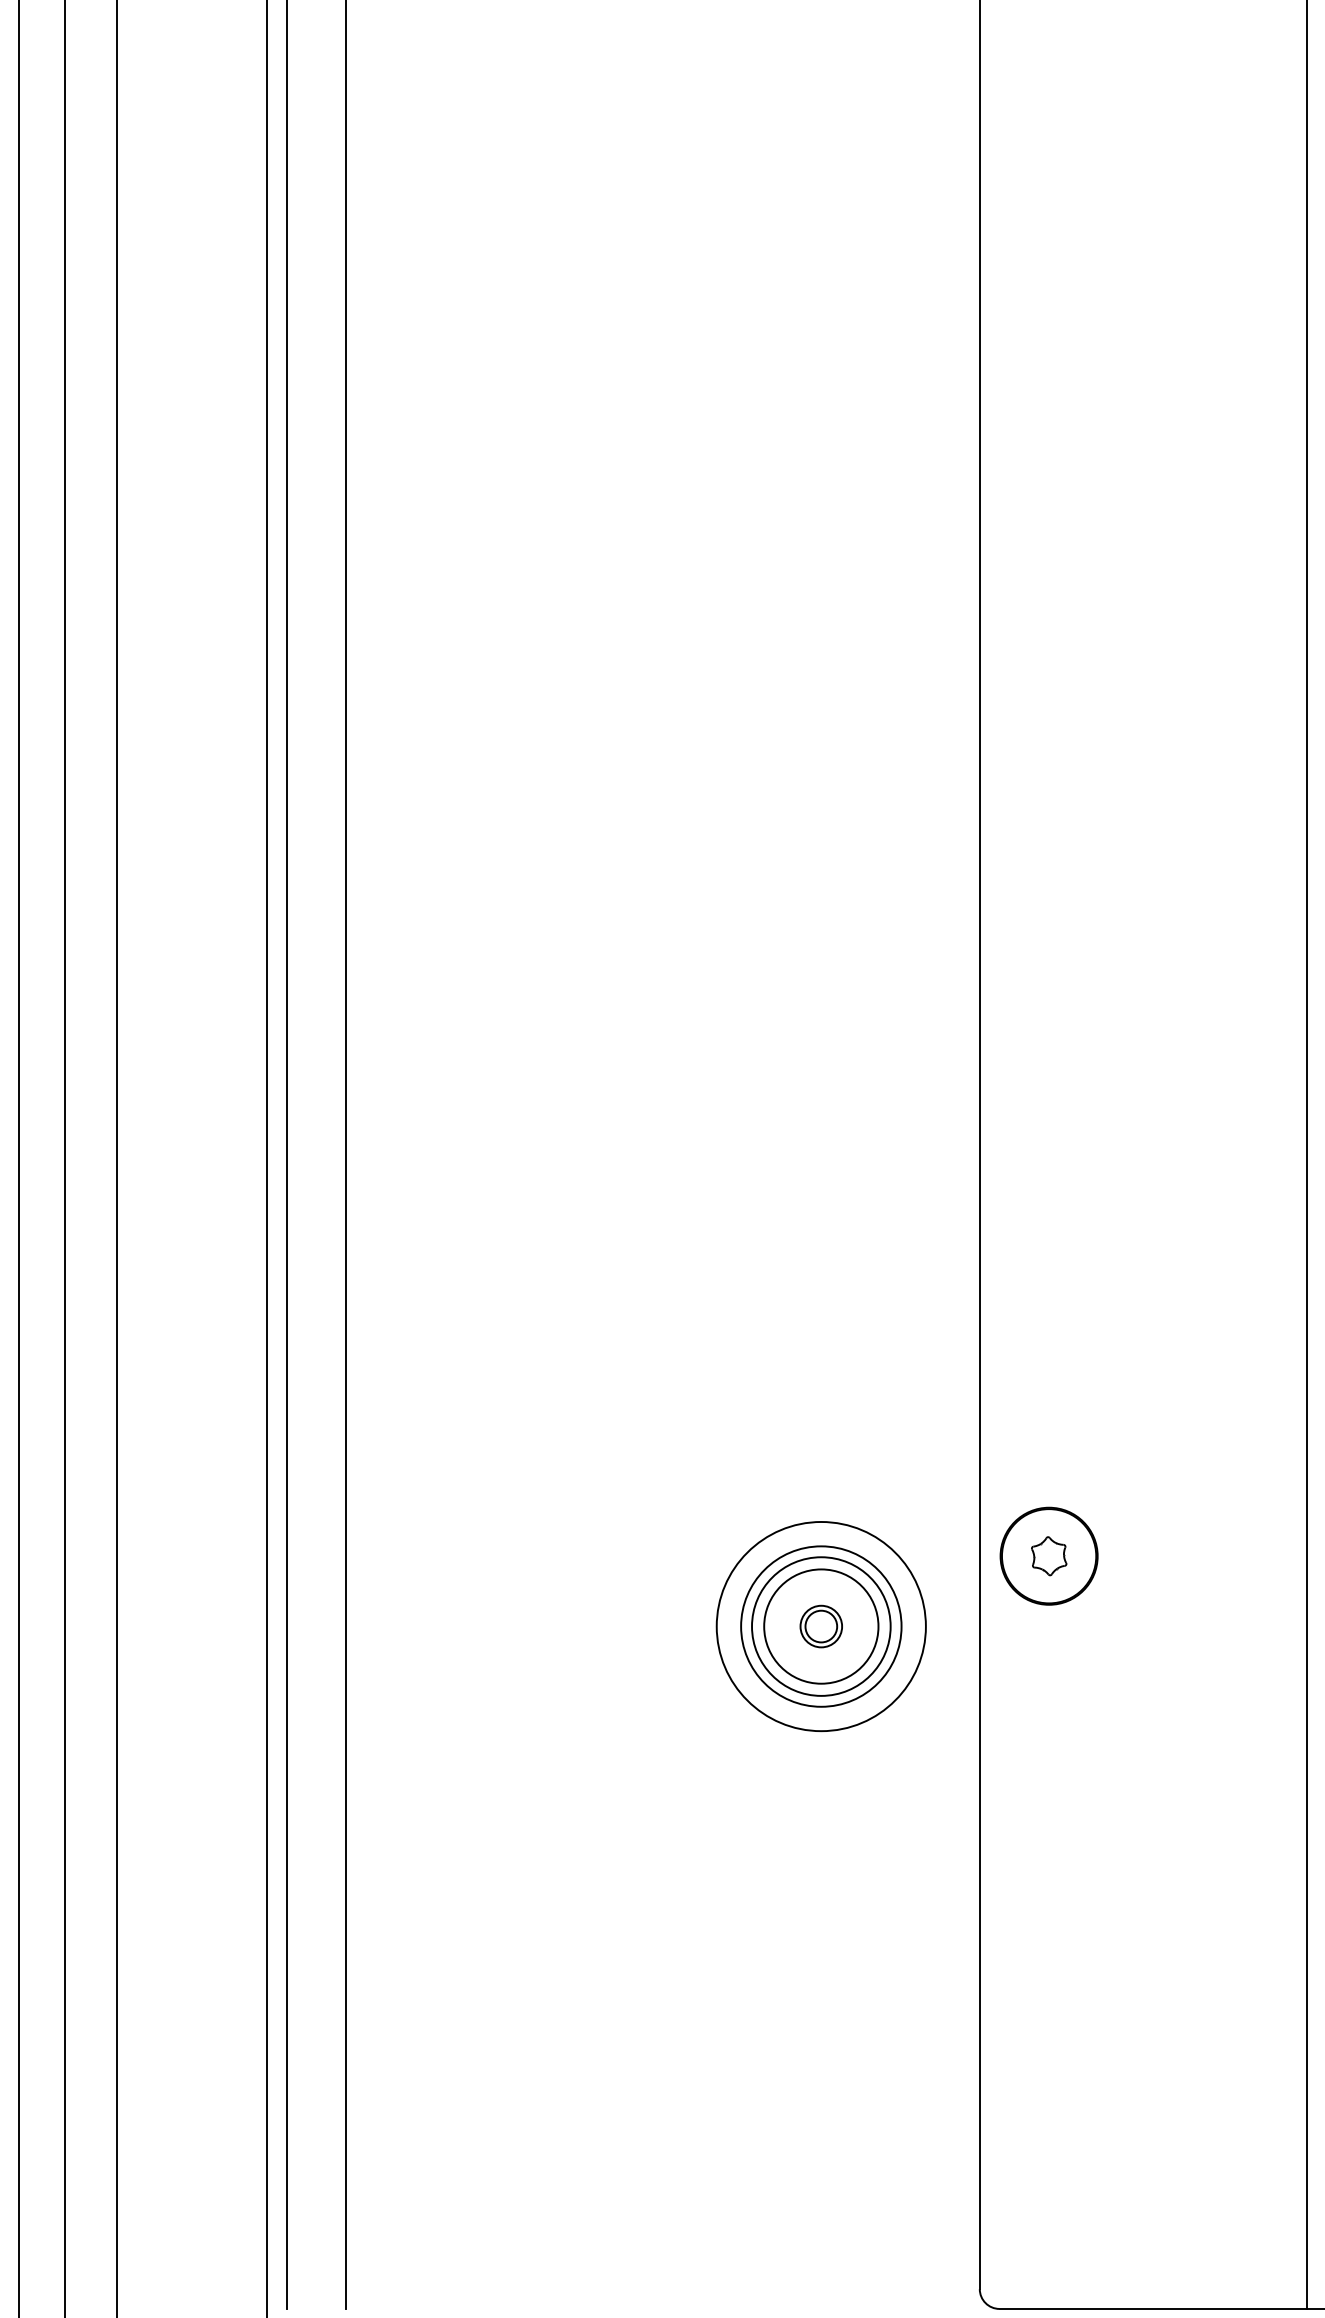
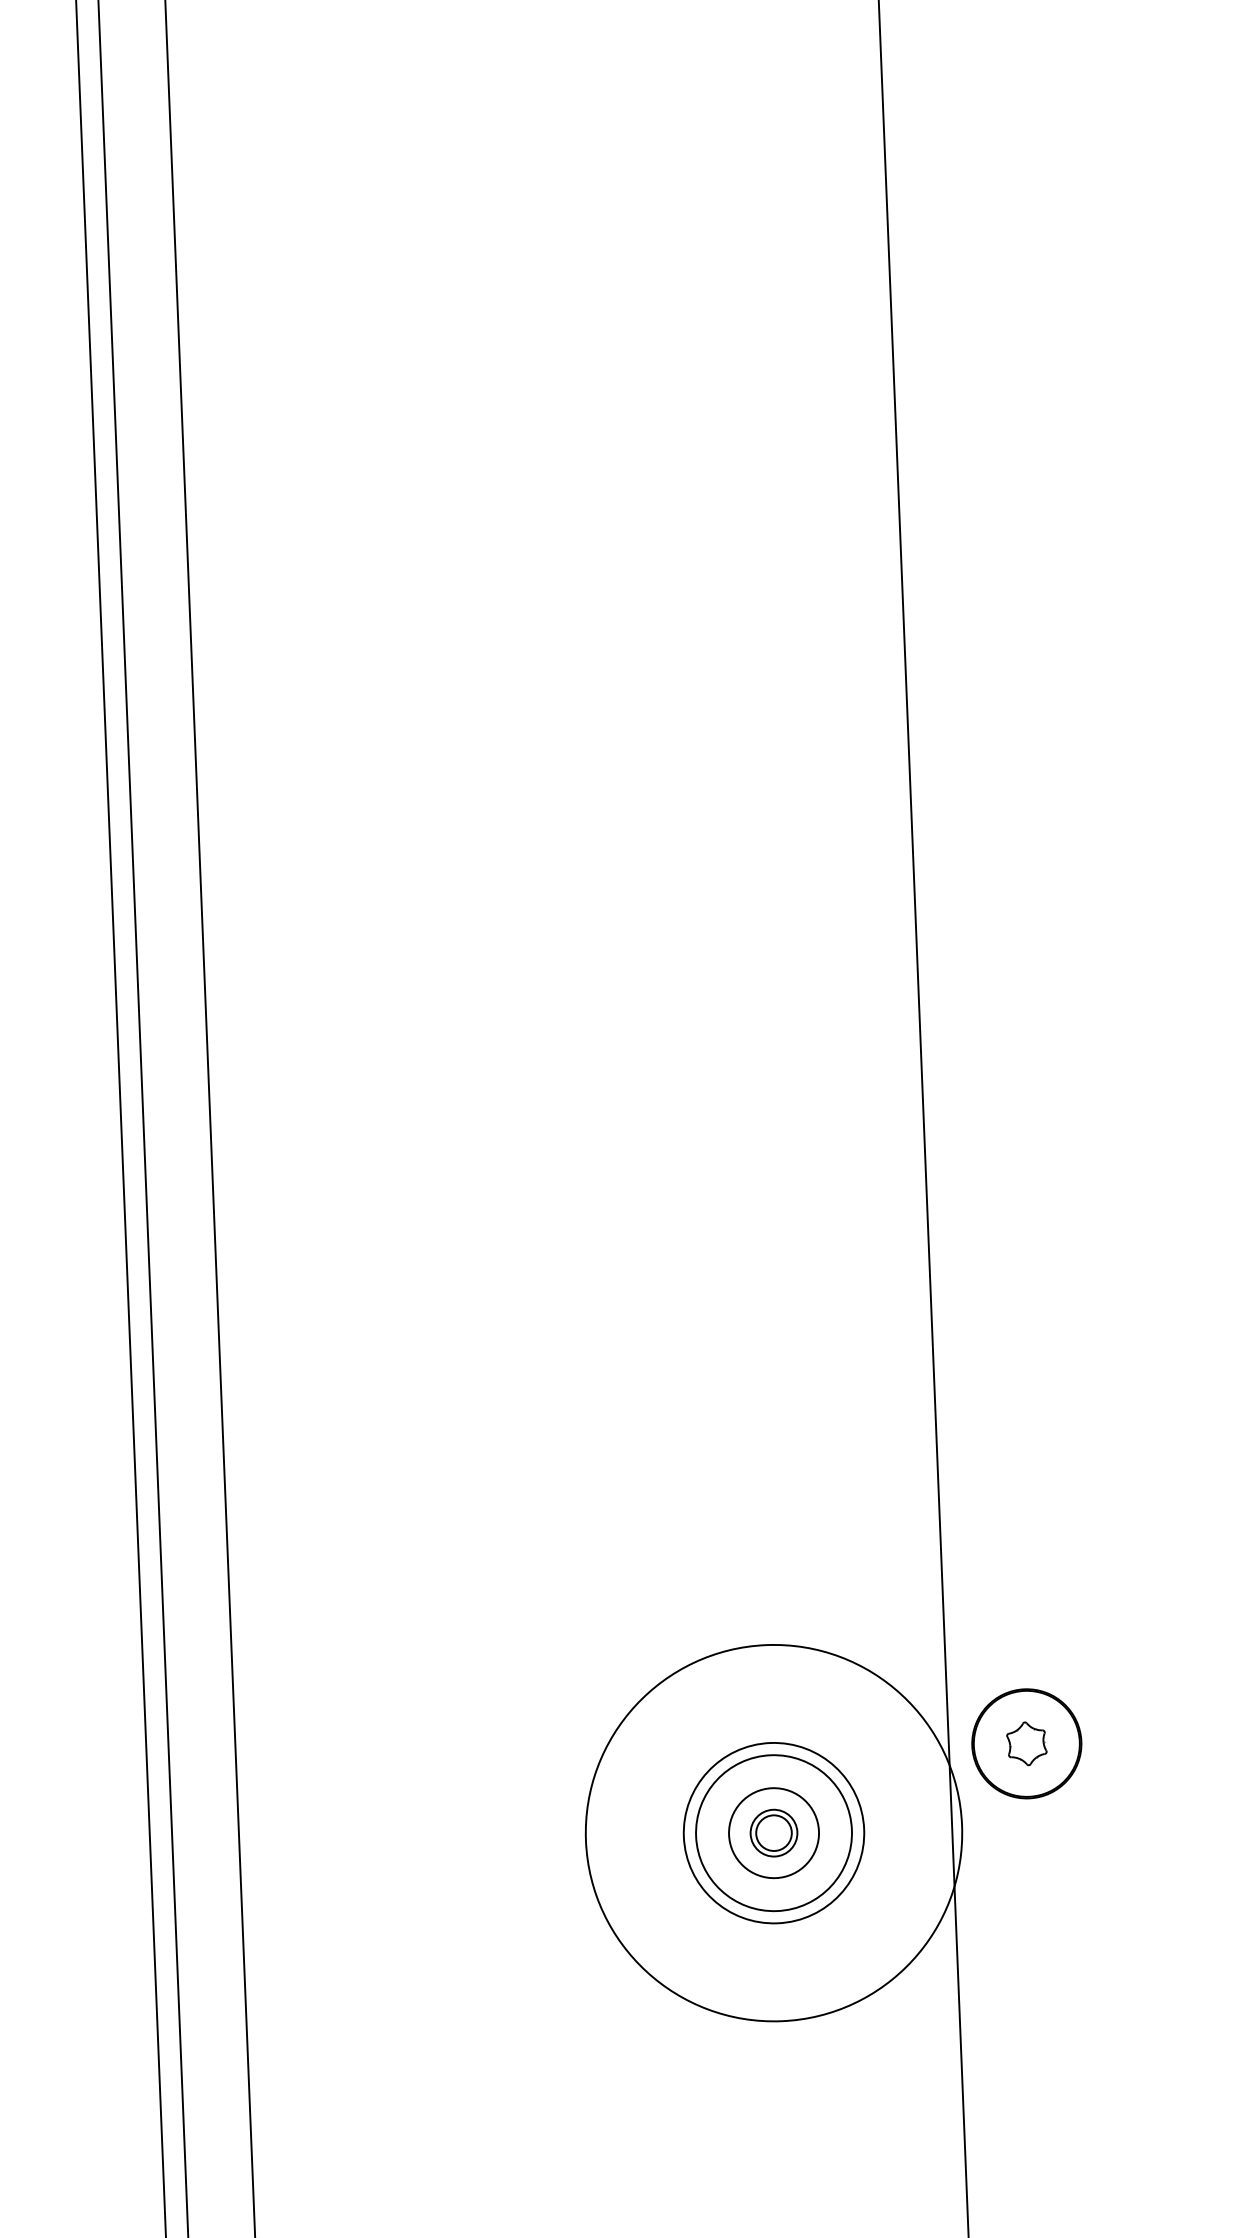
circle: (820, 1626) -> (773, 1833), size x1.6
circle: (821, 1626) -> (774, 1833), size x0.7

